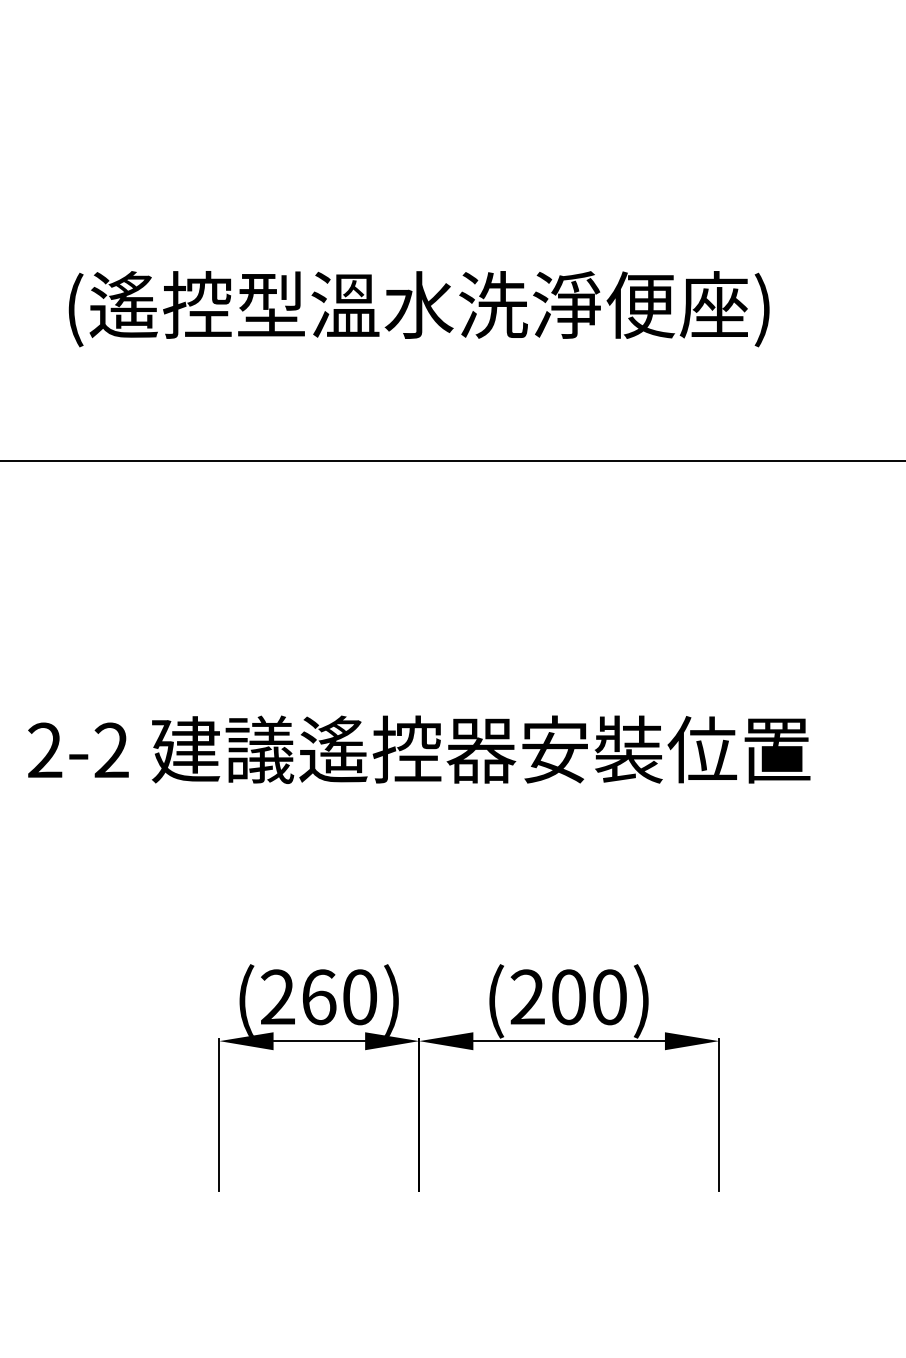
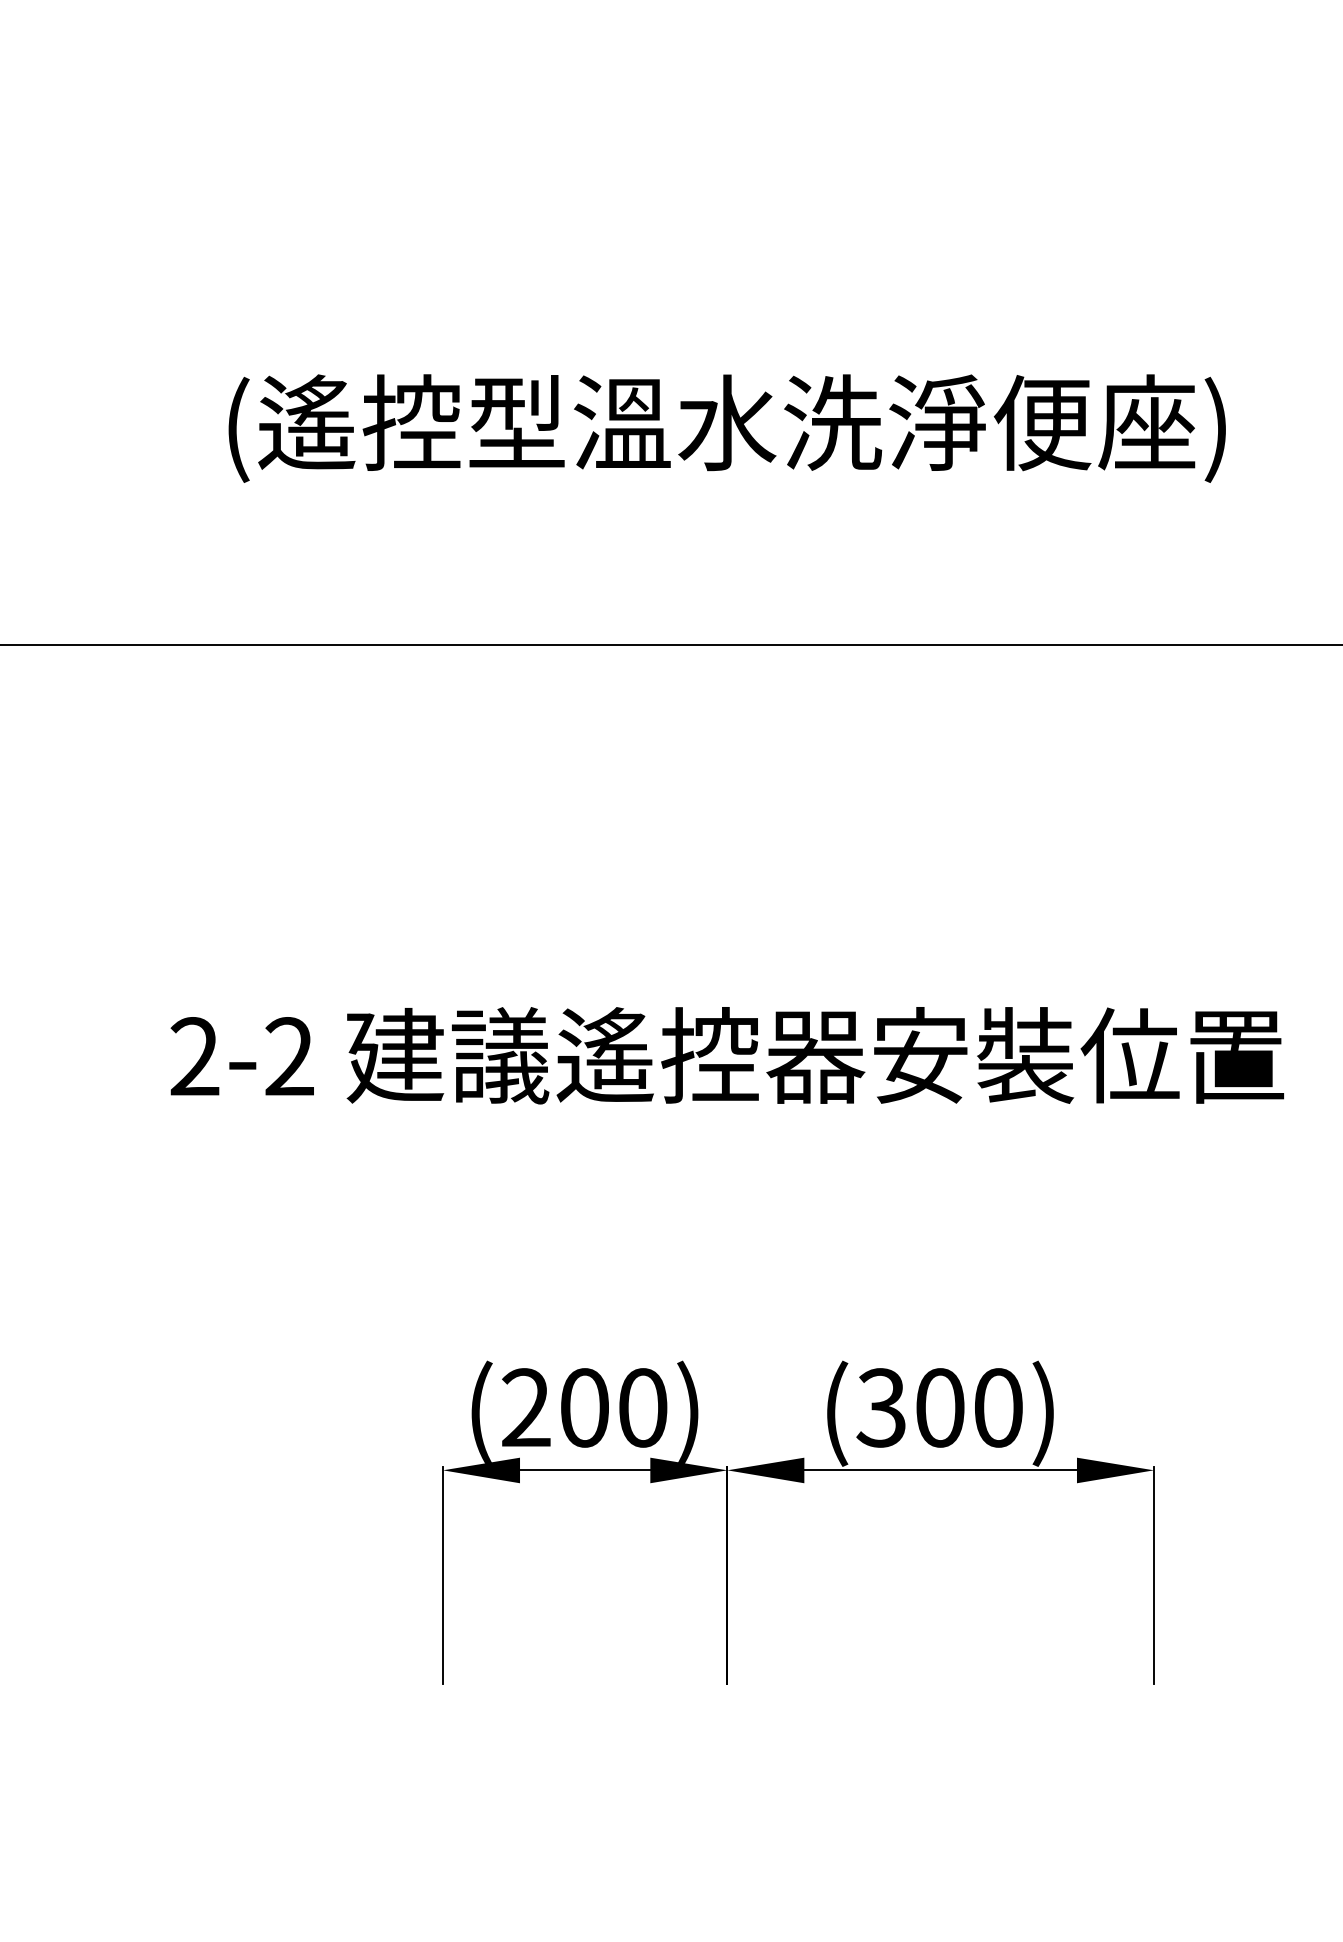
text: (319, 996) -> (585, 1407), (260) -> (200)
text: (527, 996) -> (881, 1407), (200) -> (300)

